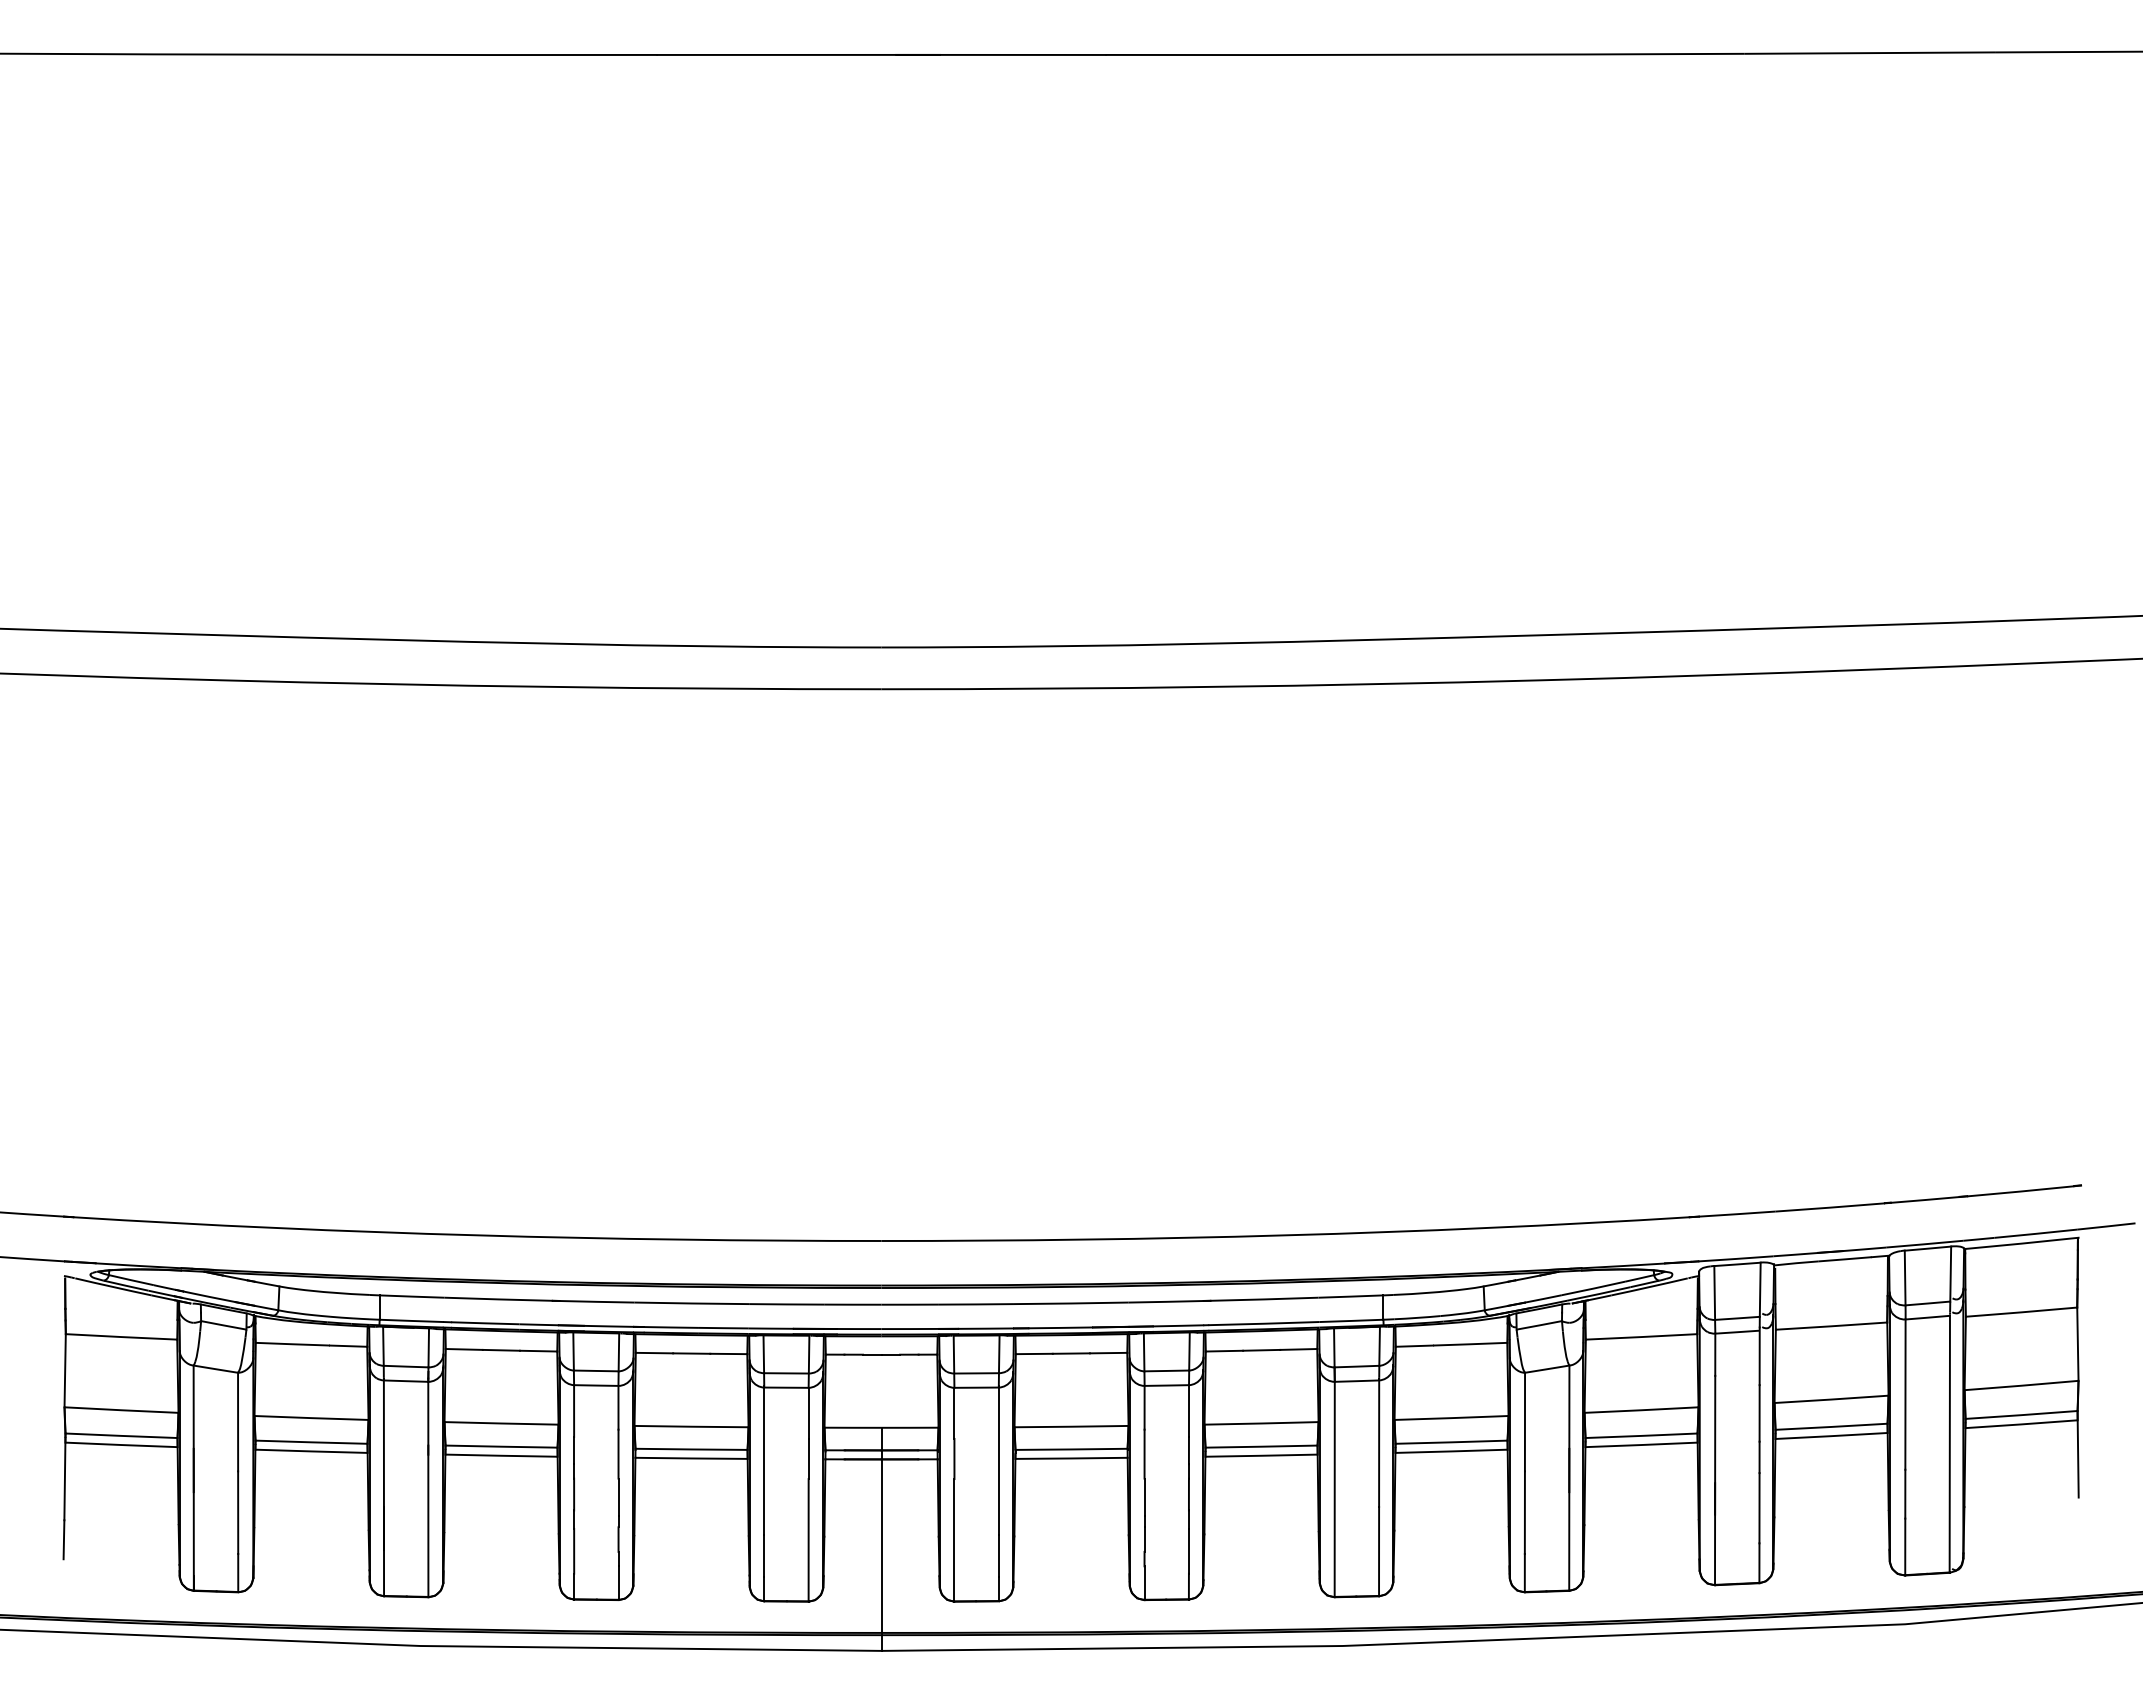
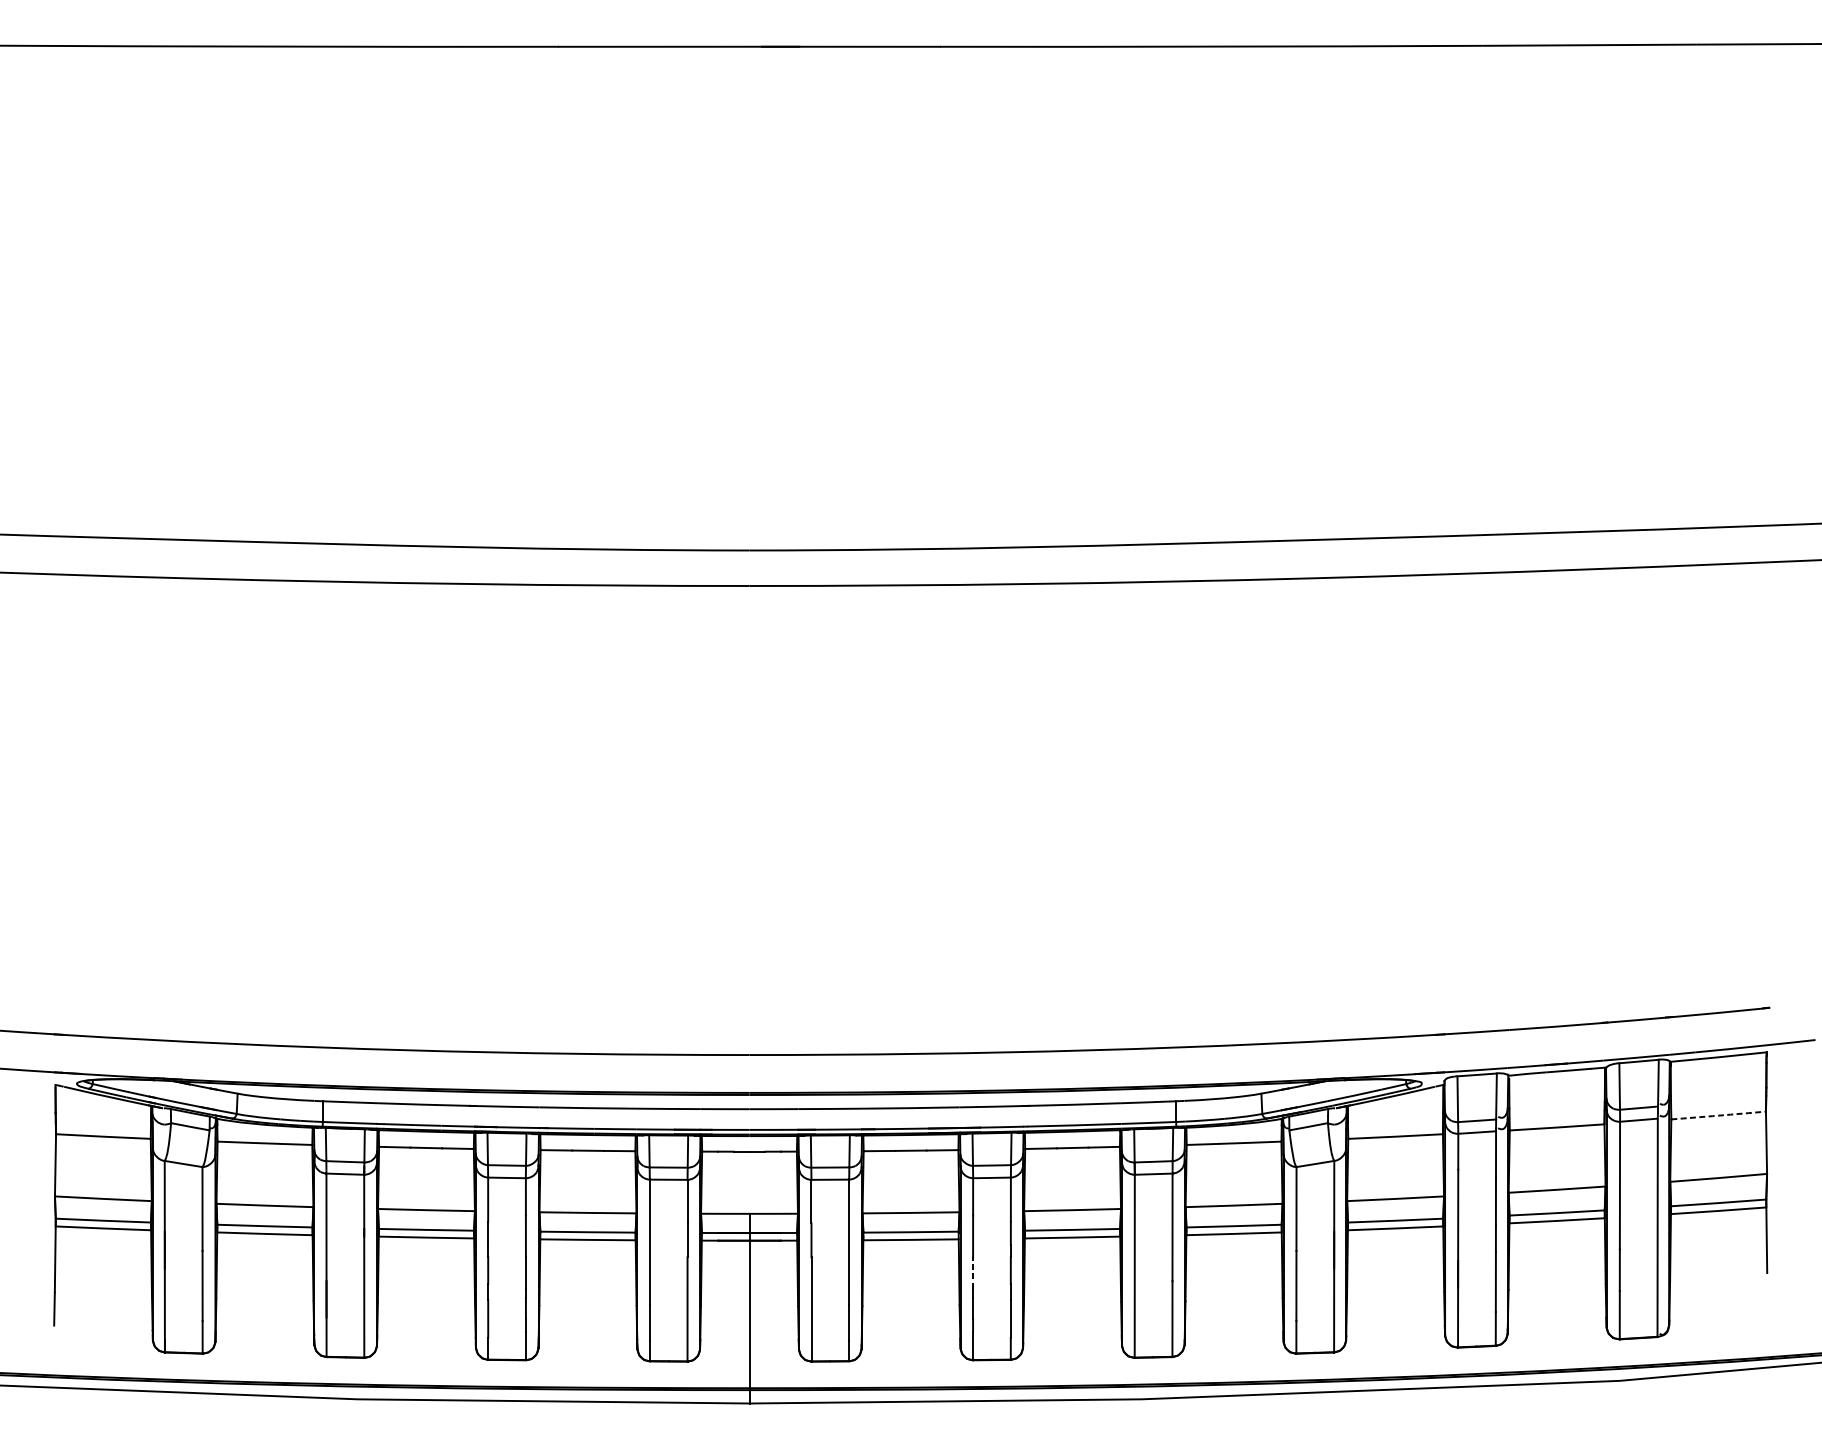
arc: (2021, 1312) -> (1718, 1115), solid -> dashed
line: (1144, 1497) -> (973, 1273), solid -> dashed

